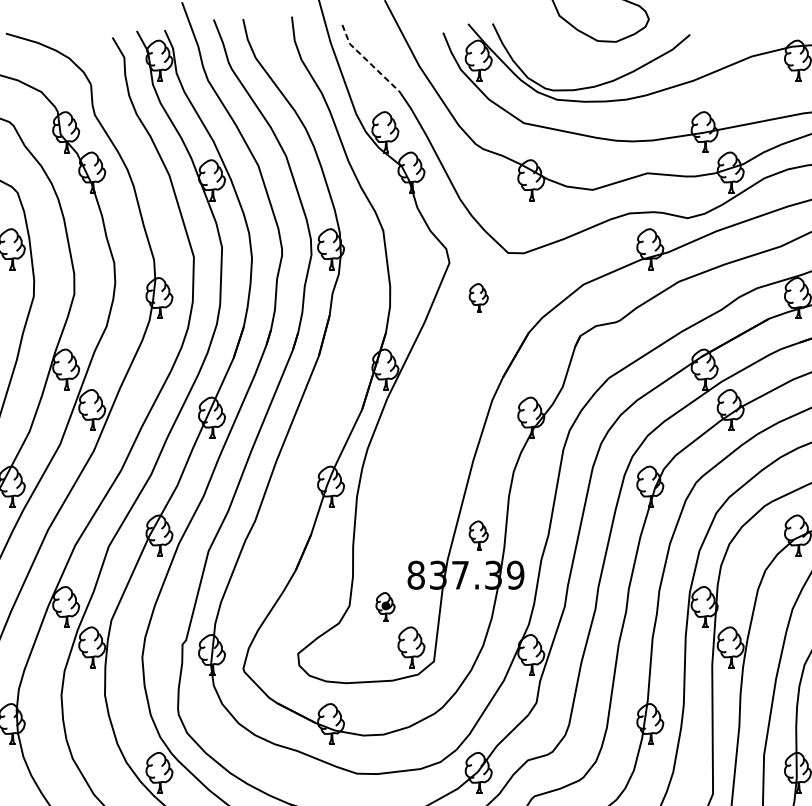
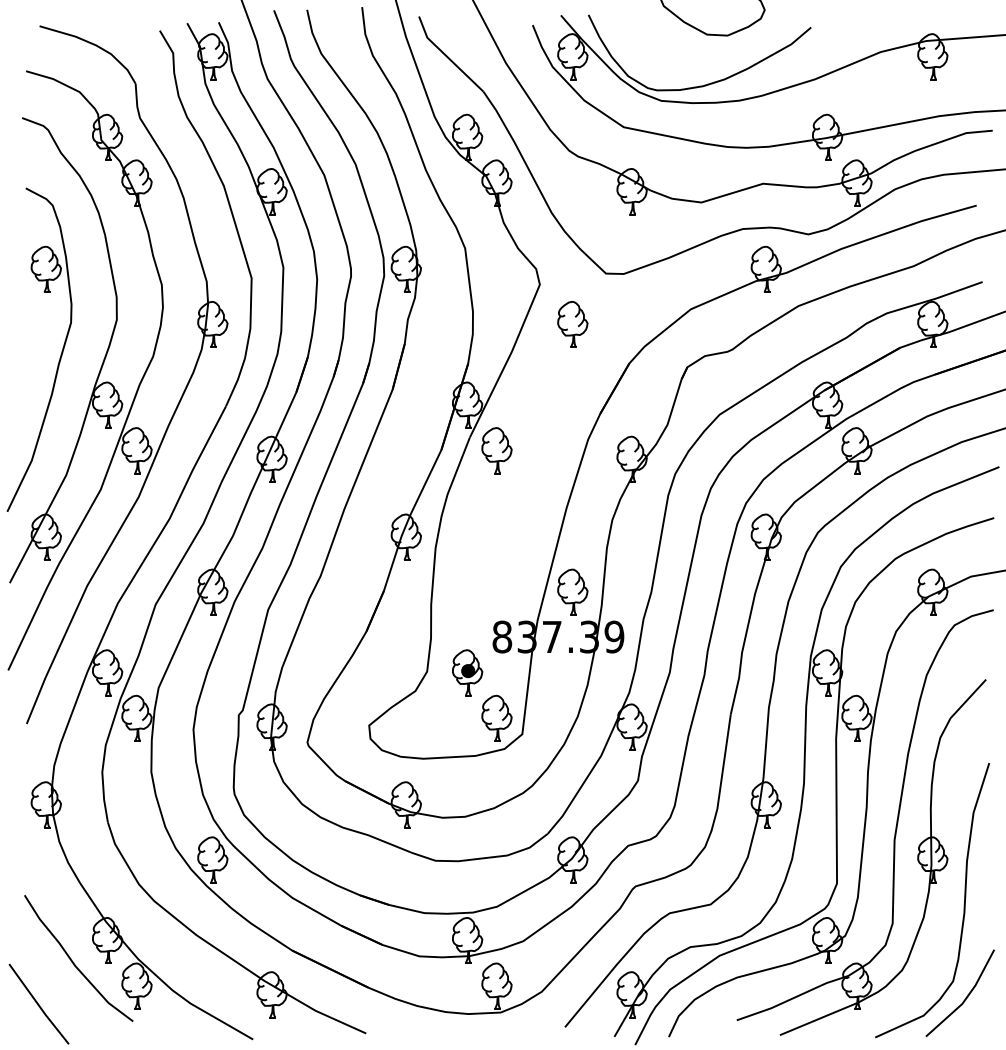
line: (366, 60) -> (446, 56), dashed -> solid
part: (478, 298) -> (572, 324), size x1.43
part: (411, 409) -> (496, 450), added
part: (478, 534) -> (572, 591), size x1.43
part: (385, 606) -> (467, 672), size x1.43

